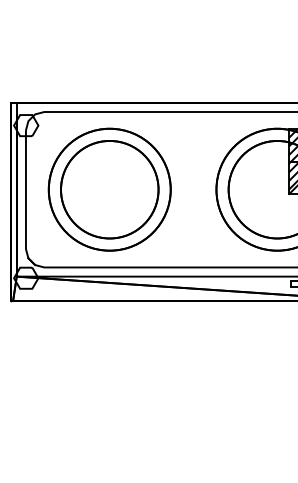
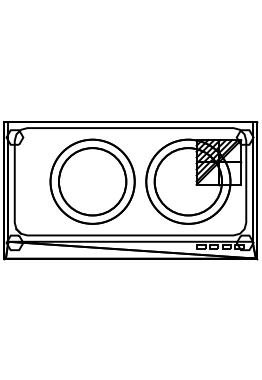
part: (109, 189) -> (92, 181), moved

